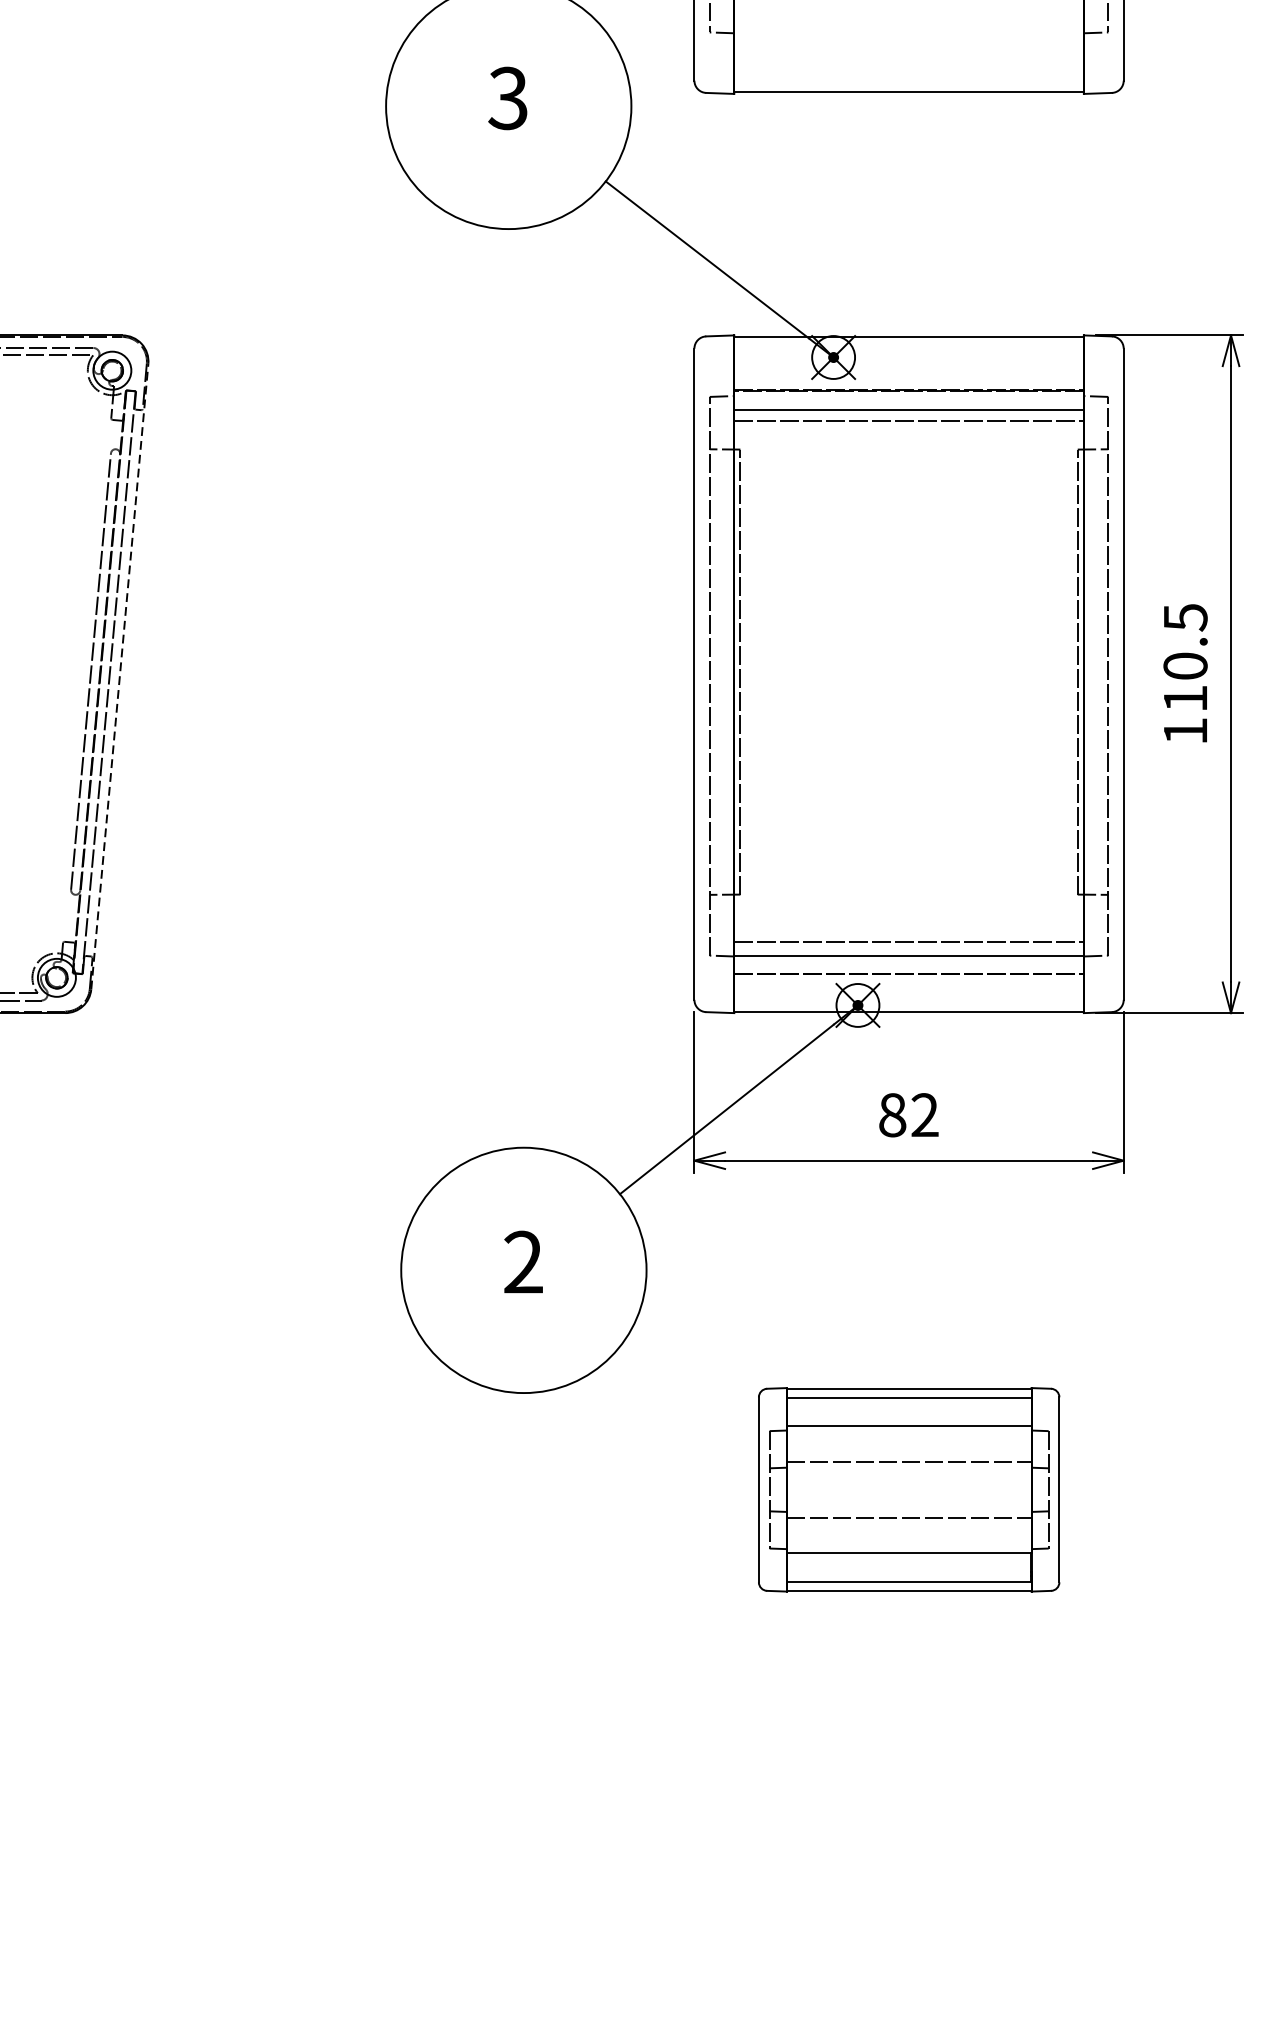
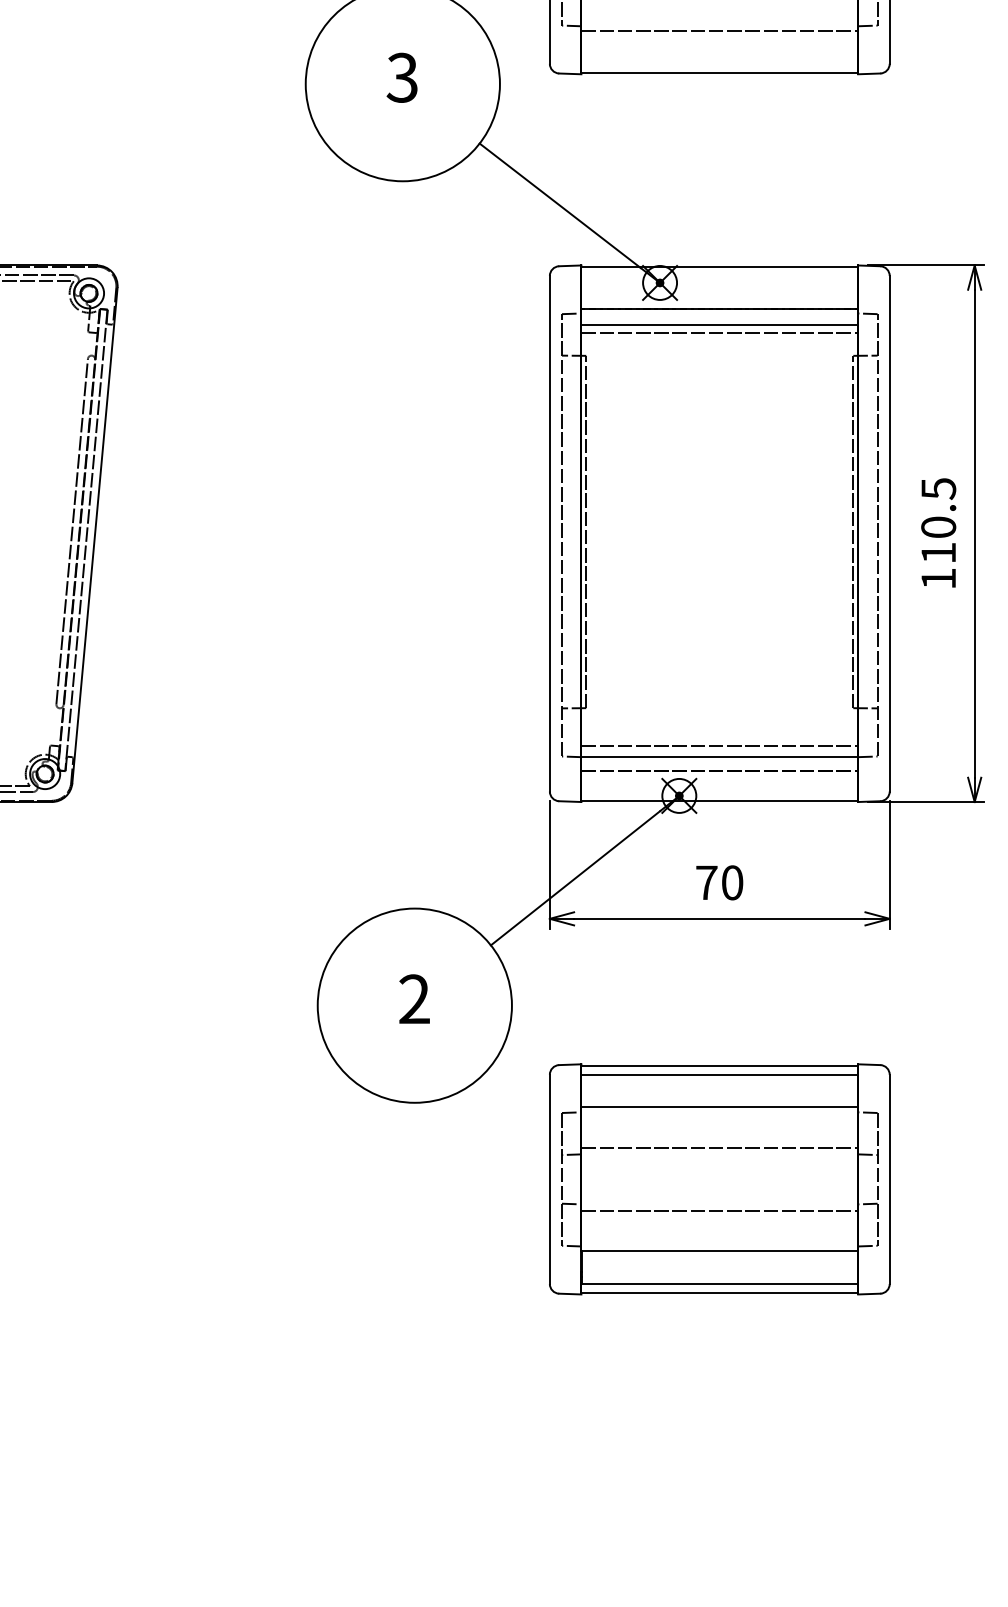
line: (908, 39) -> (719, 31), added
line: (119, 676) -> (94, 535), dashed -> solid
text: (908, 1114) -> (719, 882), 82 -> 70
part: (908, 1489) -> (719, 1179), size x1.43

